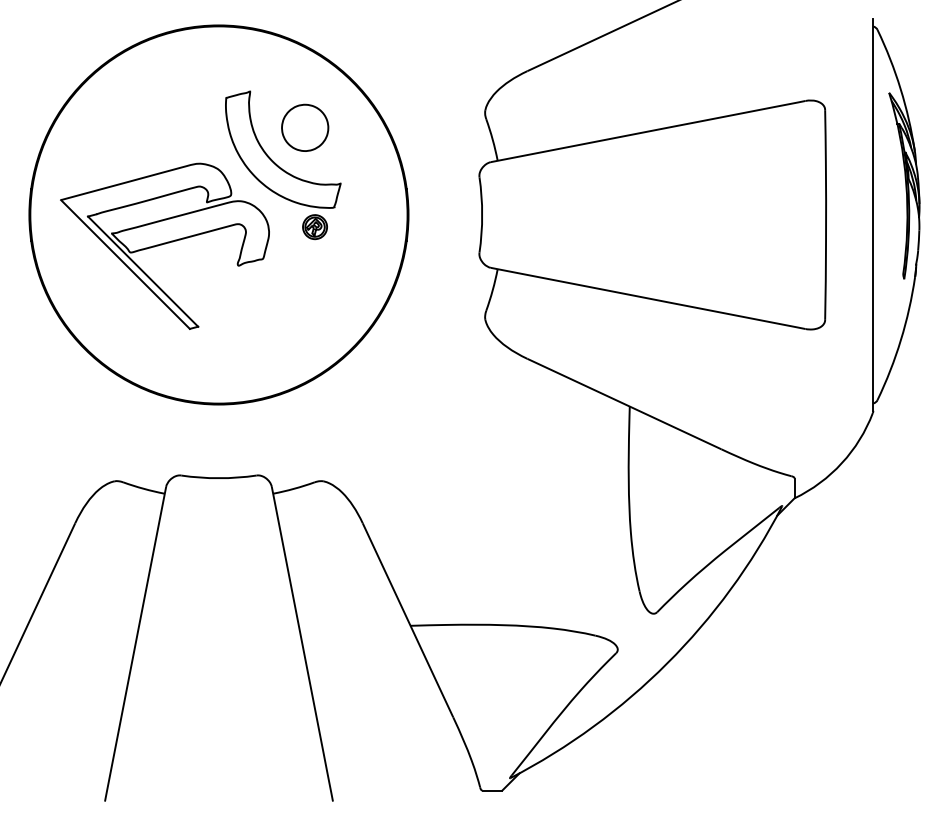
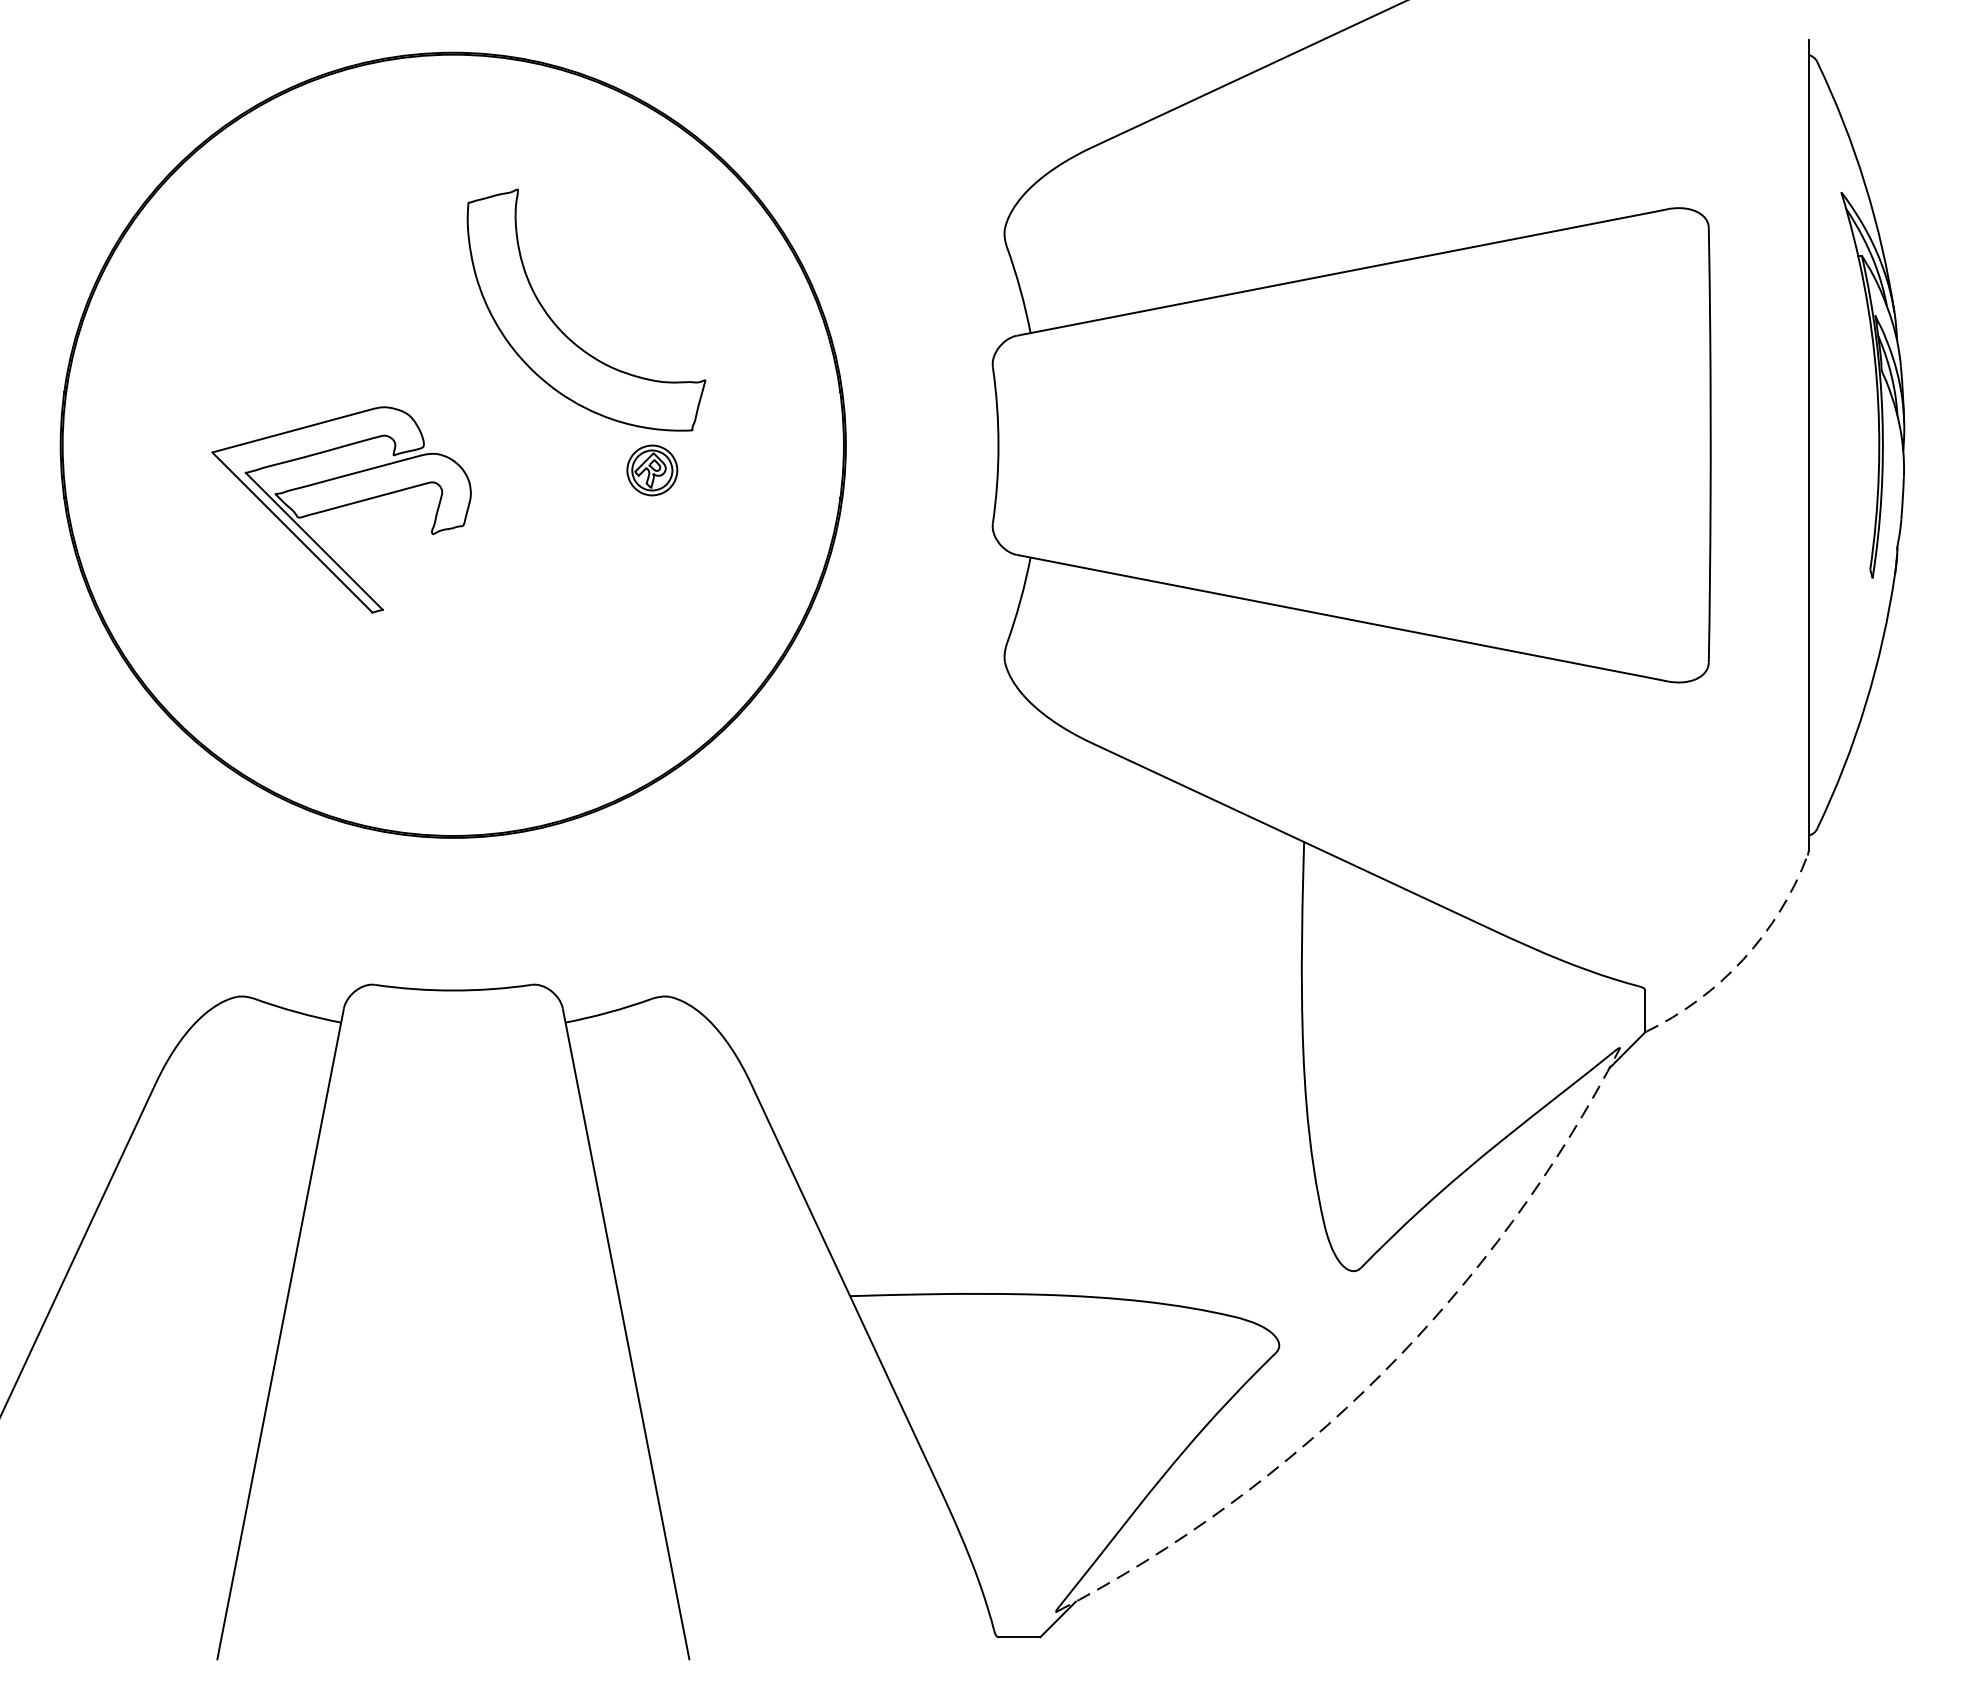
part: (305, 127) -> (632, 264), removed
part: (164, 245) -> (340, 508), size x0.6
arc: (841, 463) -> (1742, 959), solid -> dashed
arc: (667, 663) -> (1382, 1374), solid -> dashed

